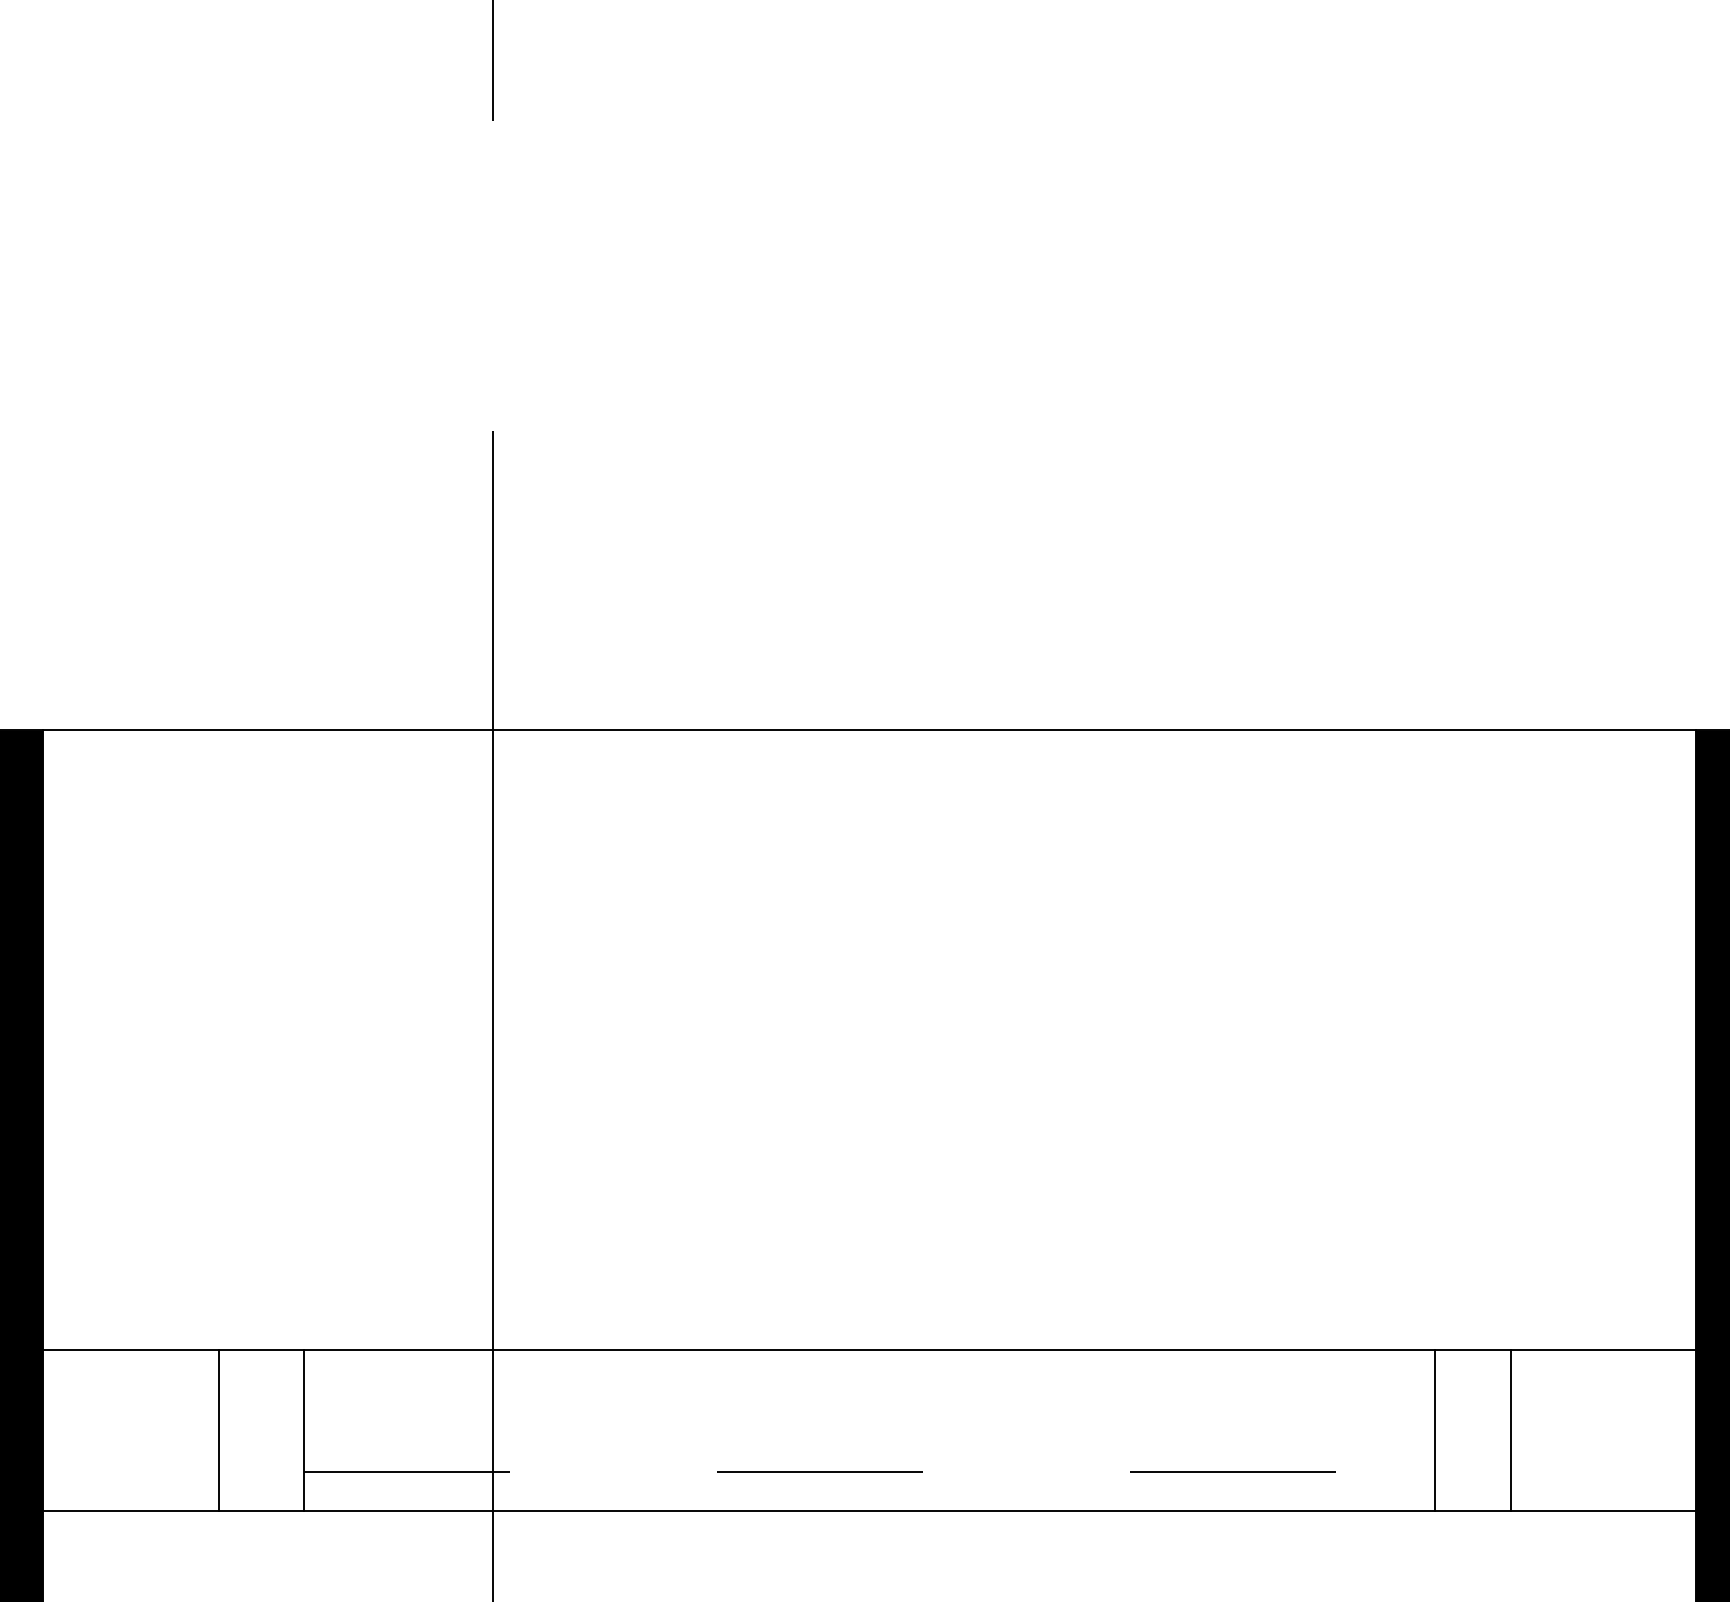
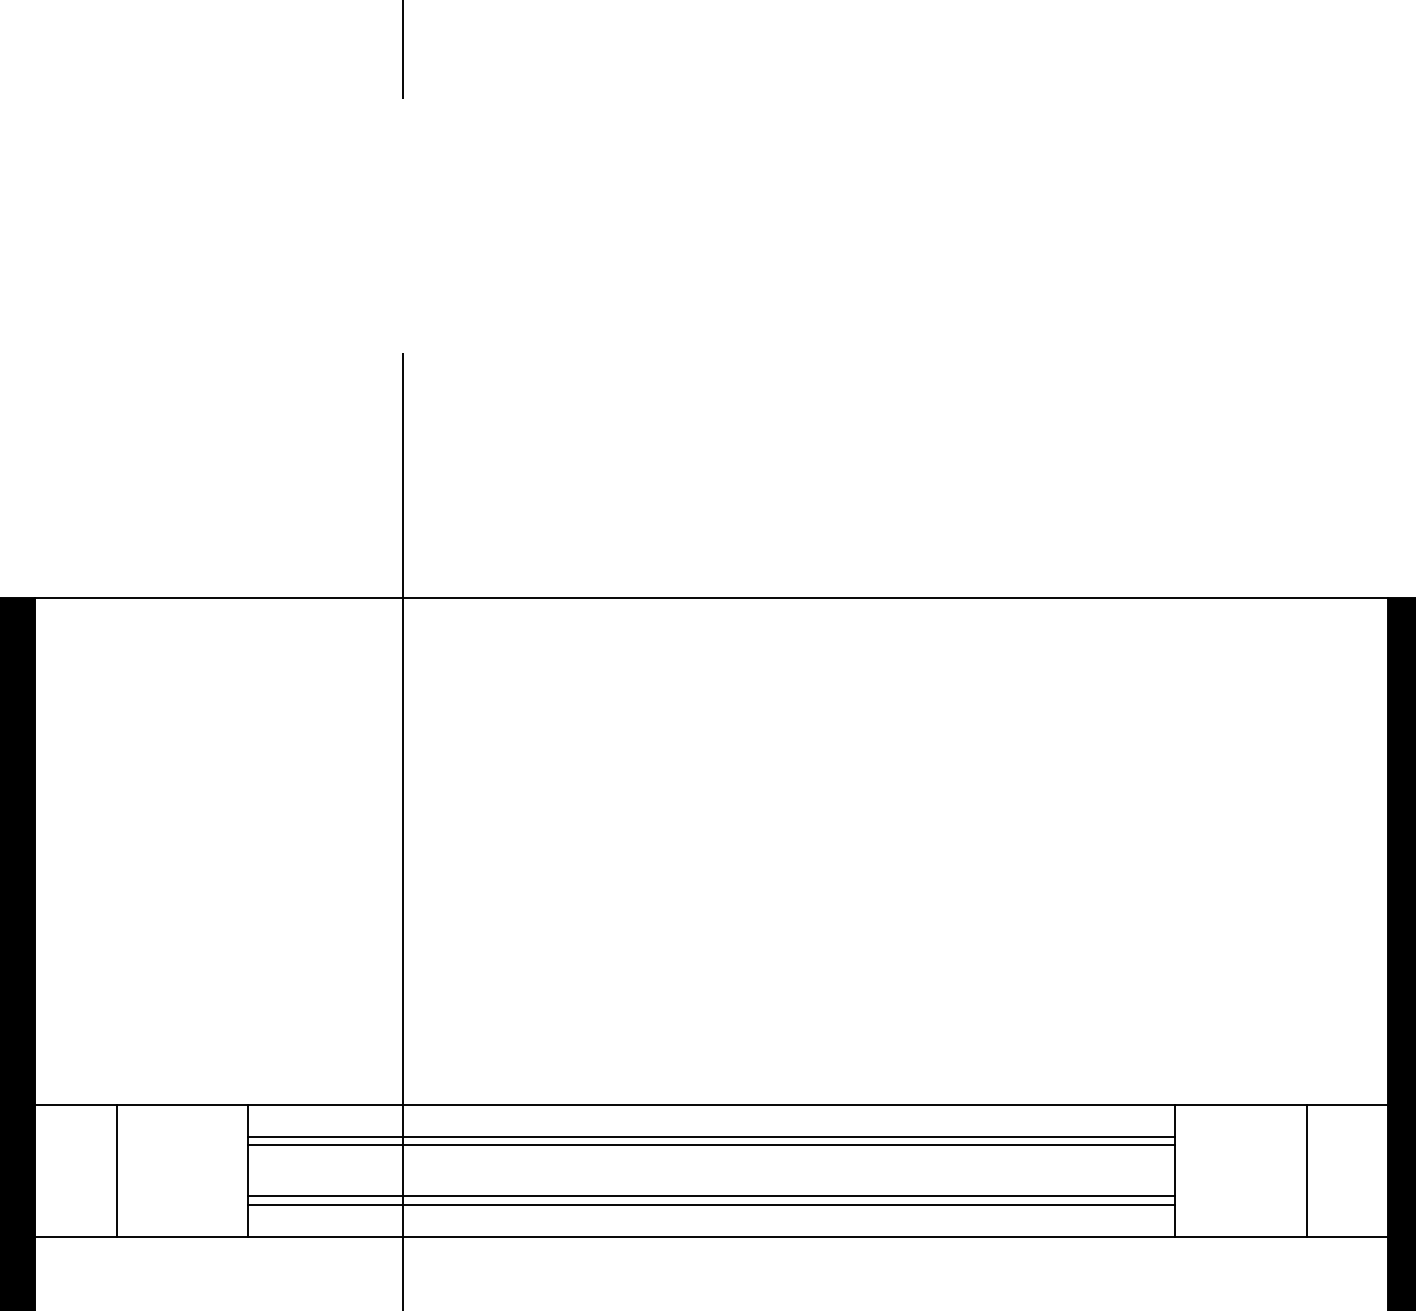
line: (869, 1389) -> (711, 1137), added
line: (869, 1399) -> (711, 1145), added
line: (219, 1430) -> (116, 1170), moved
line: (1510, 1430) -> (1306, 1170), moved
line: (869, 1461) -> (711, 1196), added
line: (869, 1471) -> (711, 1204), dashed -> solid

